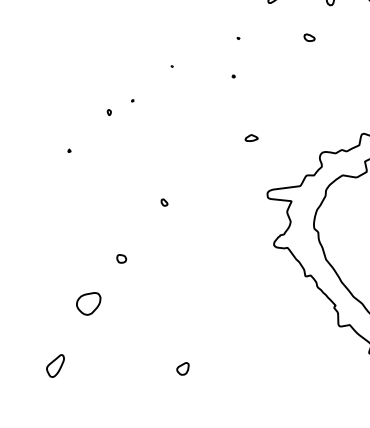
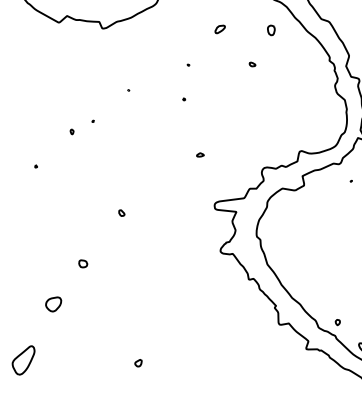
part: (309, 37) -> (252, 64), size x0.62
part: (251, 137) -> (200, 154), size x0.62
part: (88, 303) -> (53, 304), size x0.71
part: (55, 366) -> (23, 360), size x1.43
part: (183, 369) -> (138, 363), size x0.62

